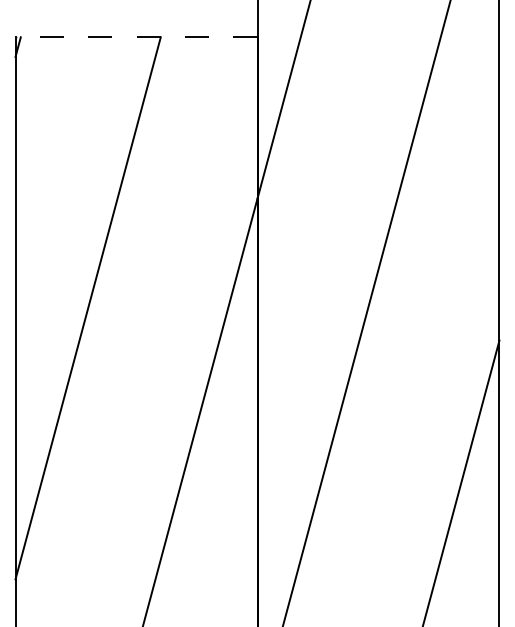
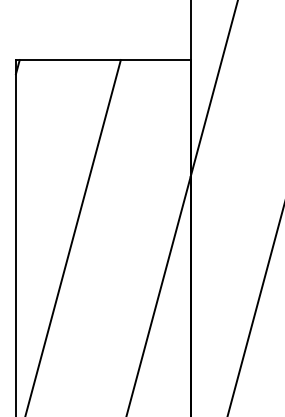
line: (136, 37) -> (103, 60), dashed -> solid

